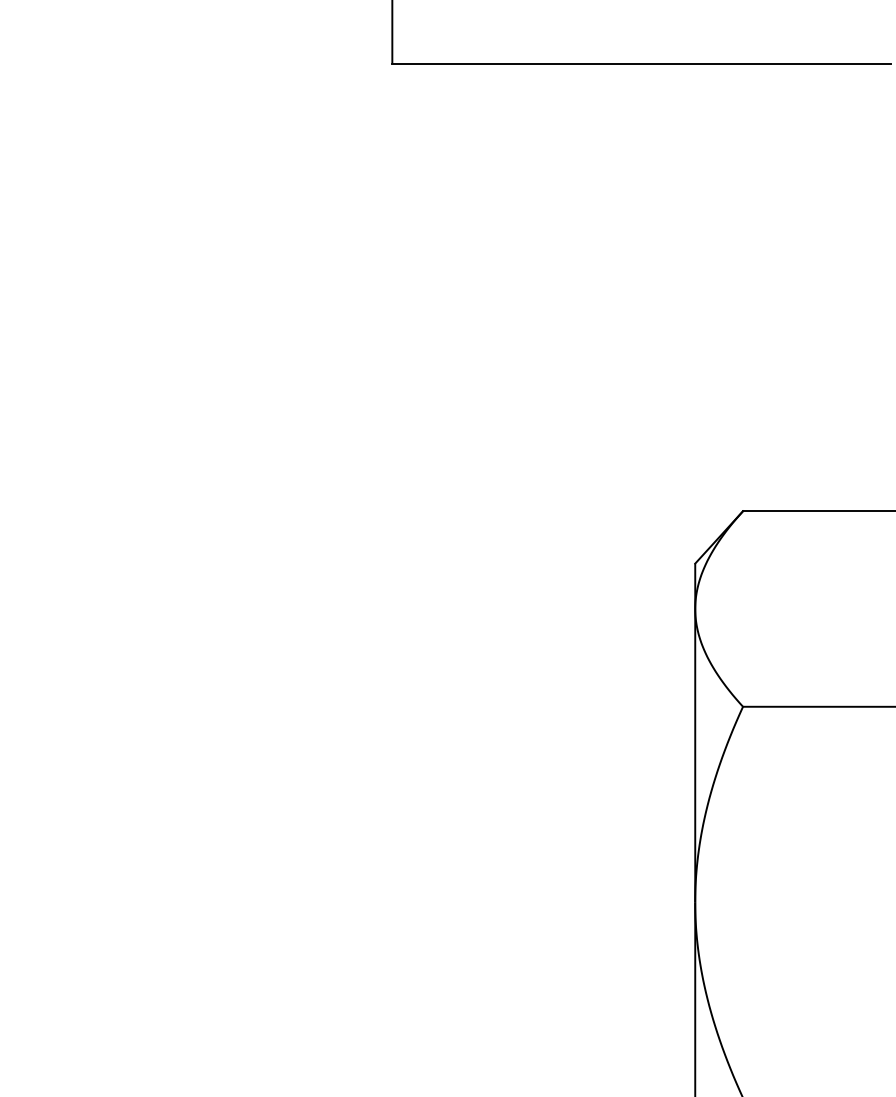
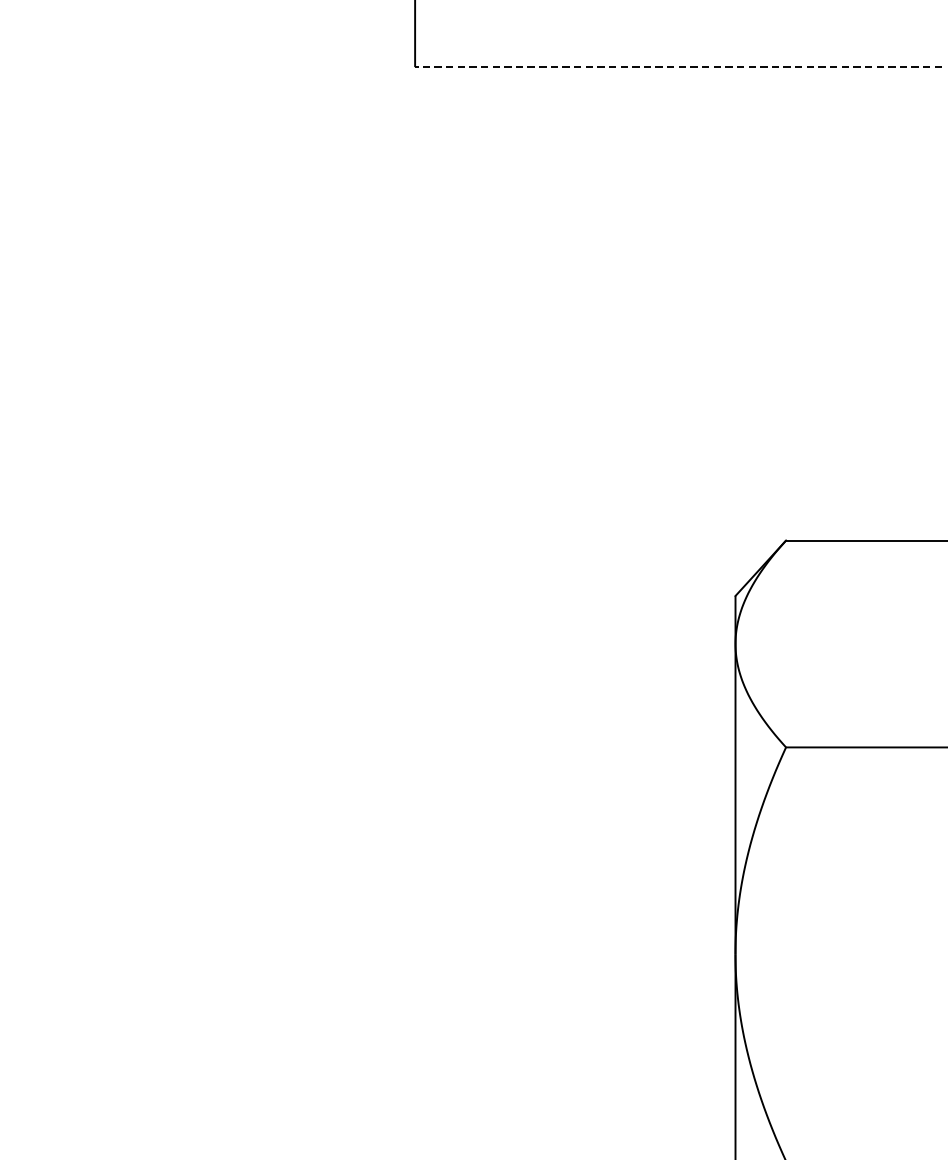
line: (640, 63) -> (677, 67), solid -> dashed

